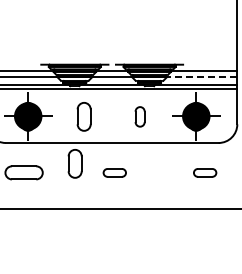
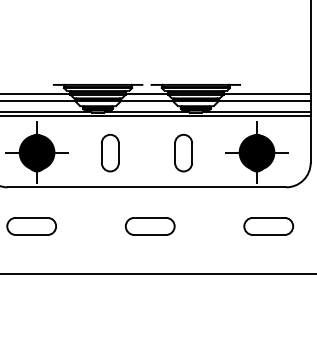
line: (201, 76) -> (263, 100), dashed -> solid
part: (139, 116) -> (182, 152), size x1.43
part: (74, 163) -> (97, 214), removed
part: (114, 172) -> (149, 225), size x1.67
part: (204, 172) -> (267, 225), size x1.67

